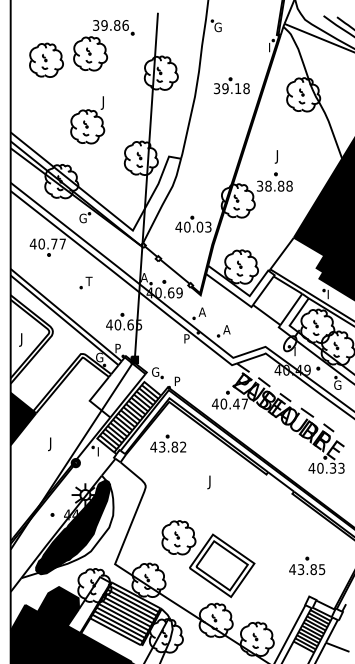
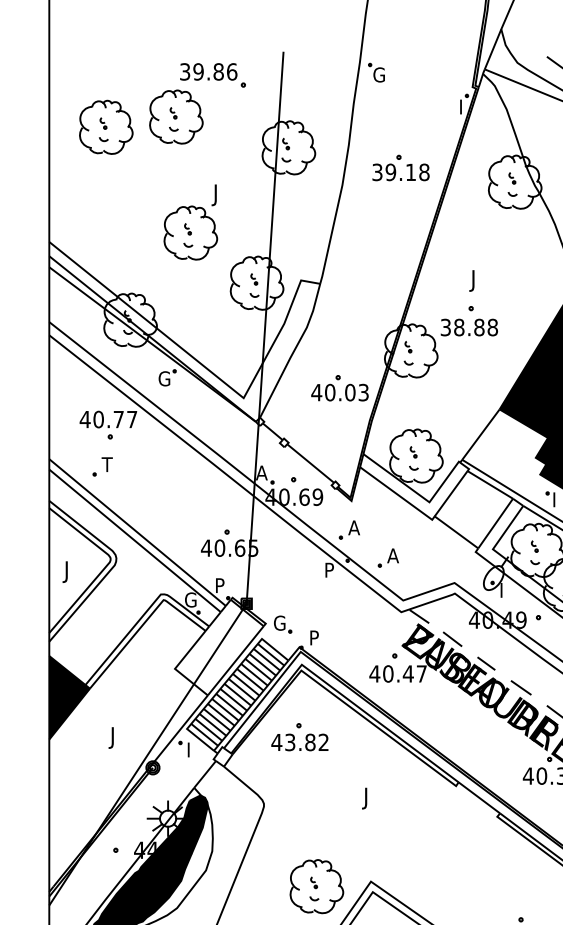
part: (87, 120) -> (190, 223), moved
part: (85, 282) -> (101, 466), moved

